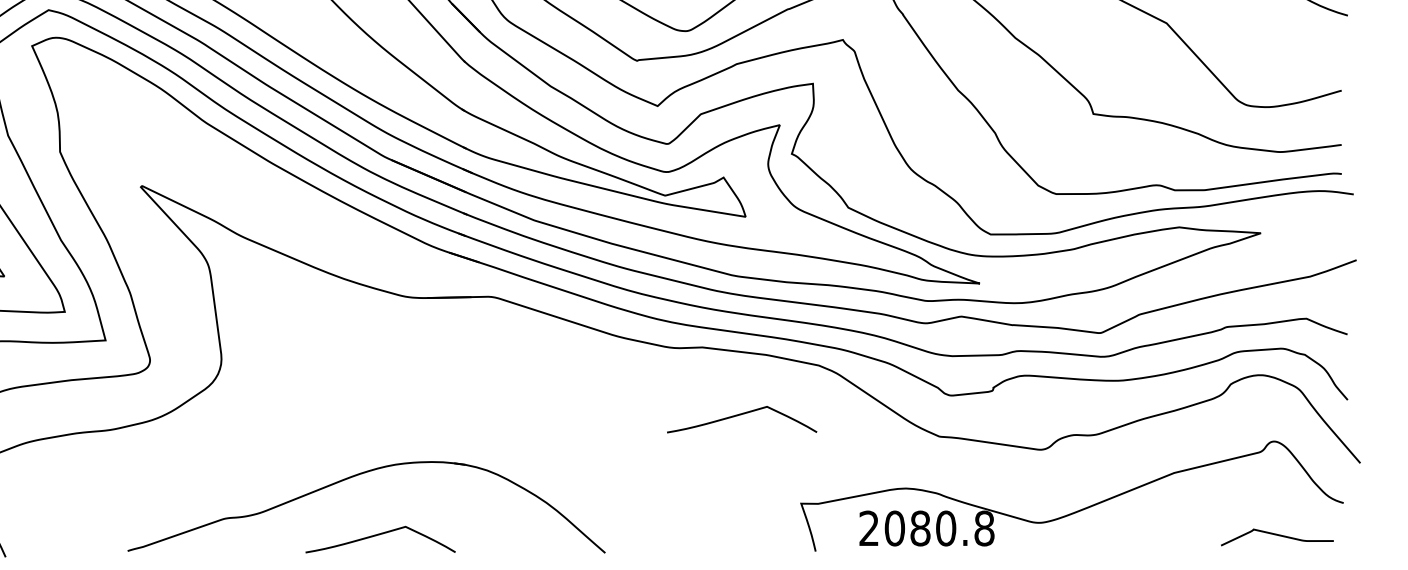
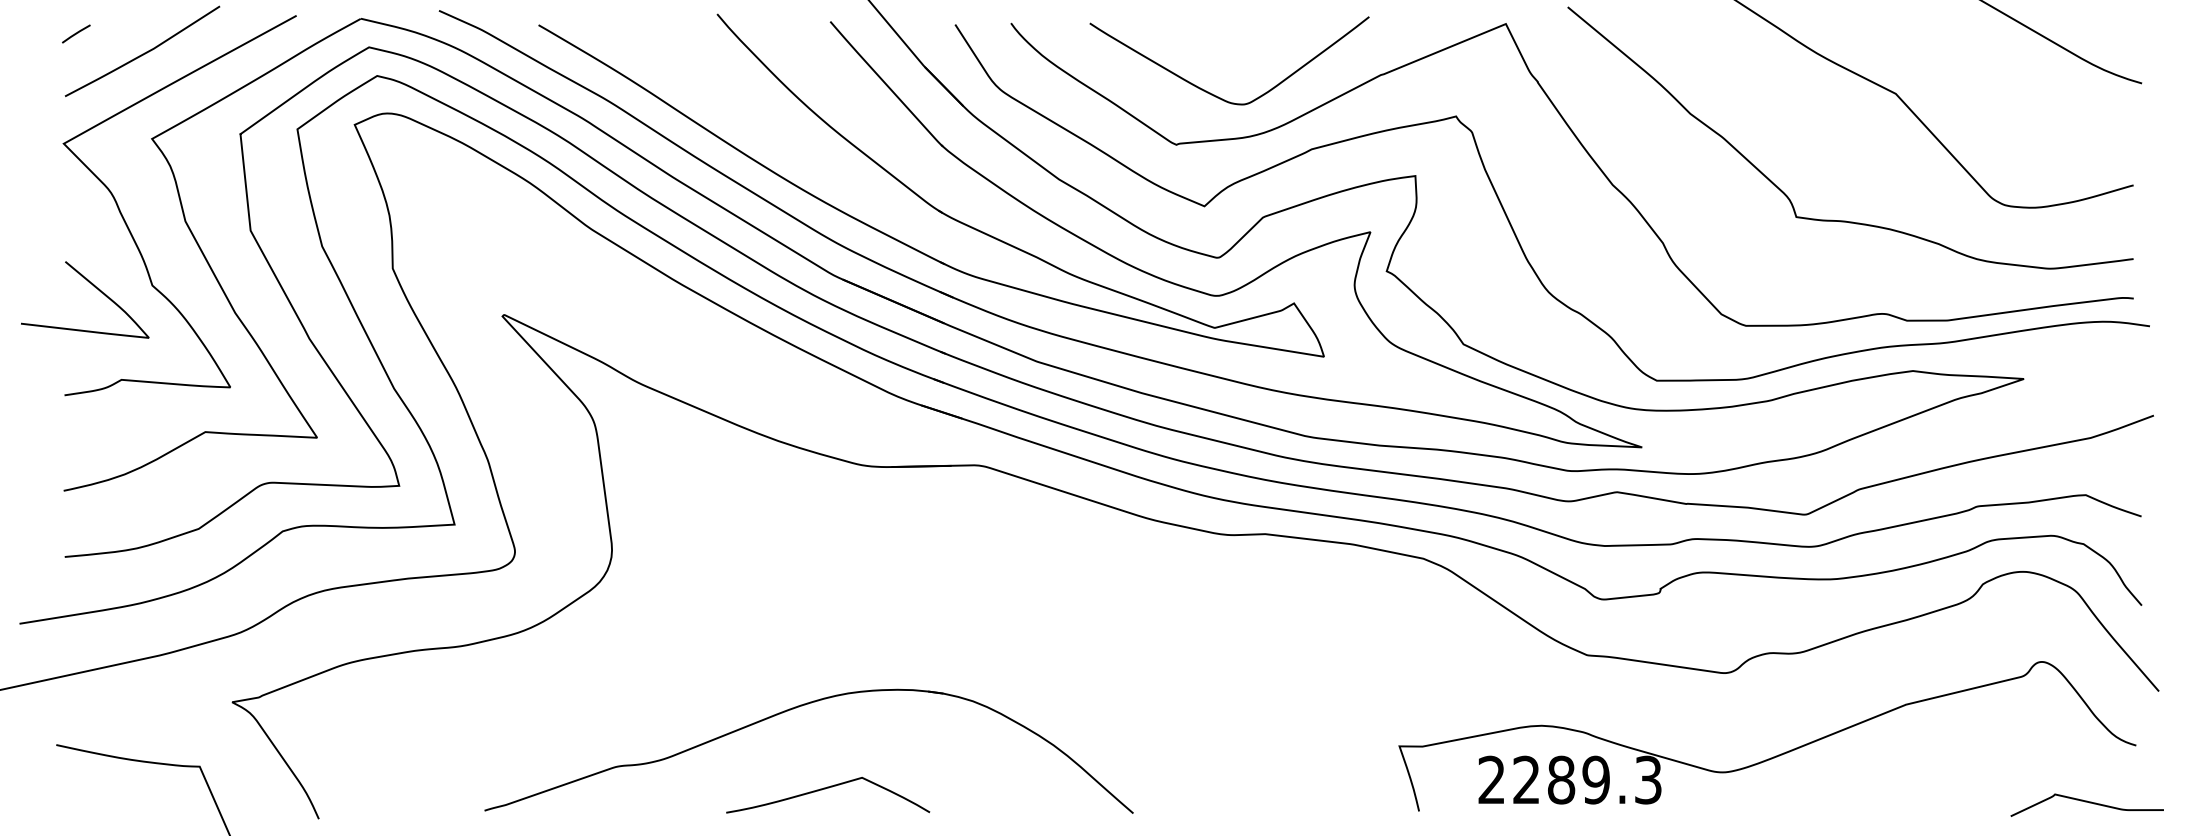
curve: (740, 415) -> (1316, 626), removed
text: (939, 528) -> (1587, 779), 2080.8 -> 2289.3
curve: (1276, 535) -> (2086, 802), moved

